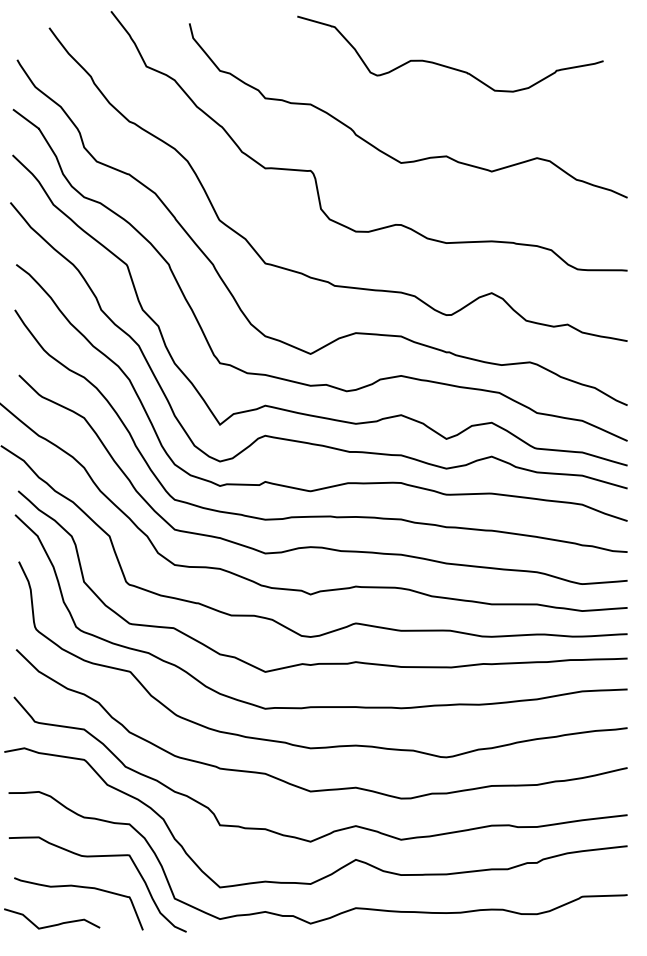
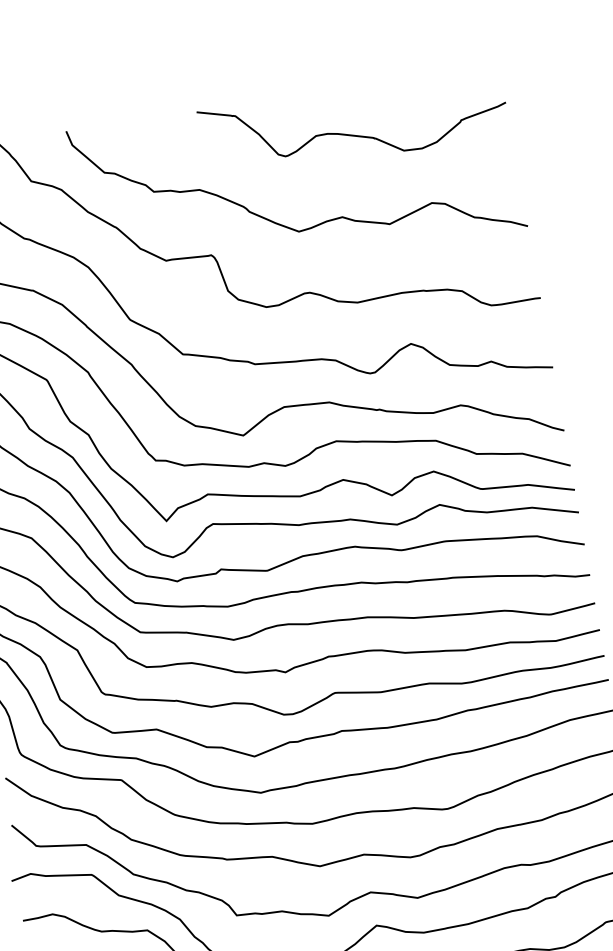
curve: (446, 65) -> (352, 134), moved

